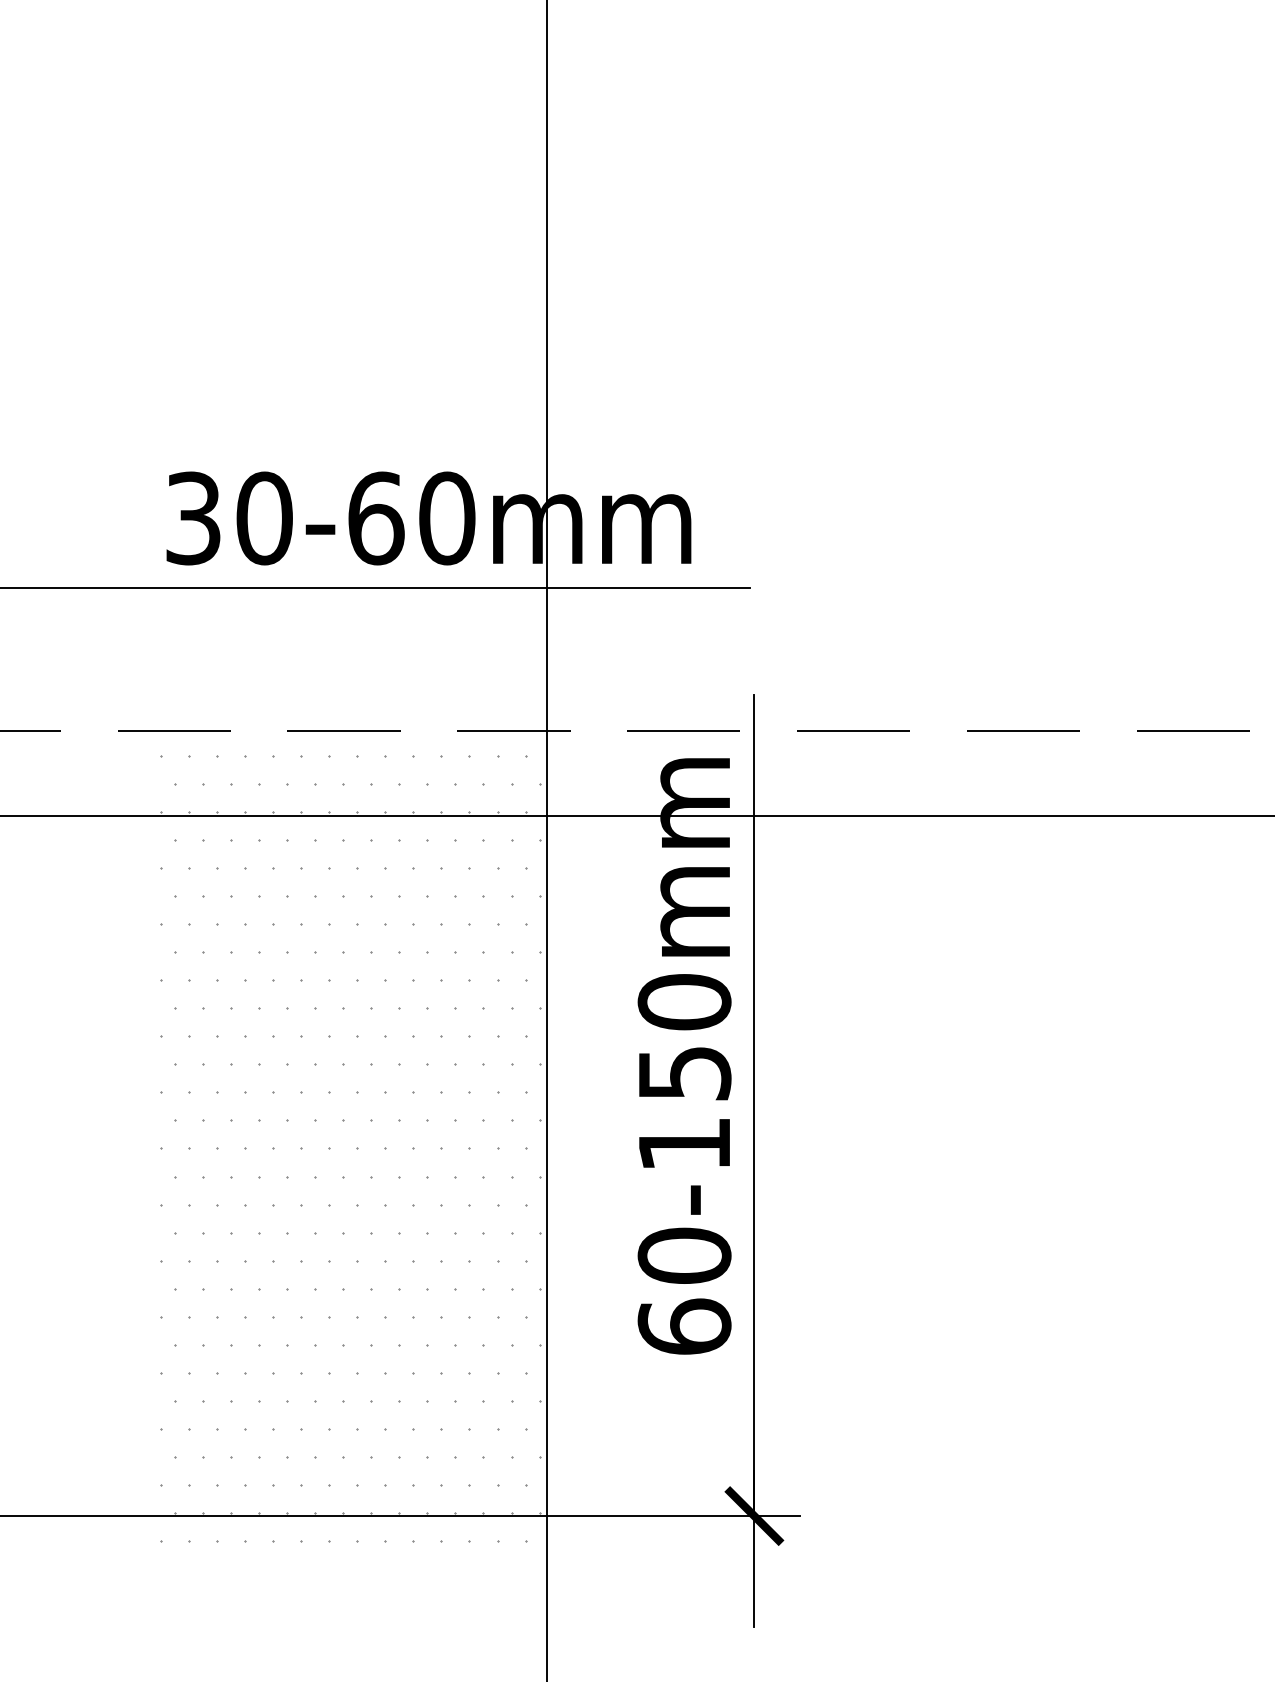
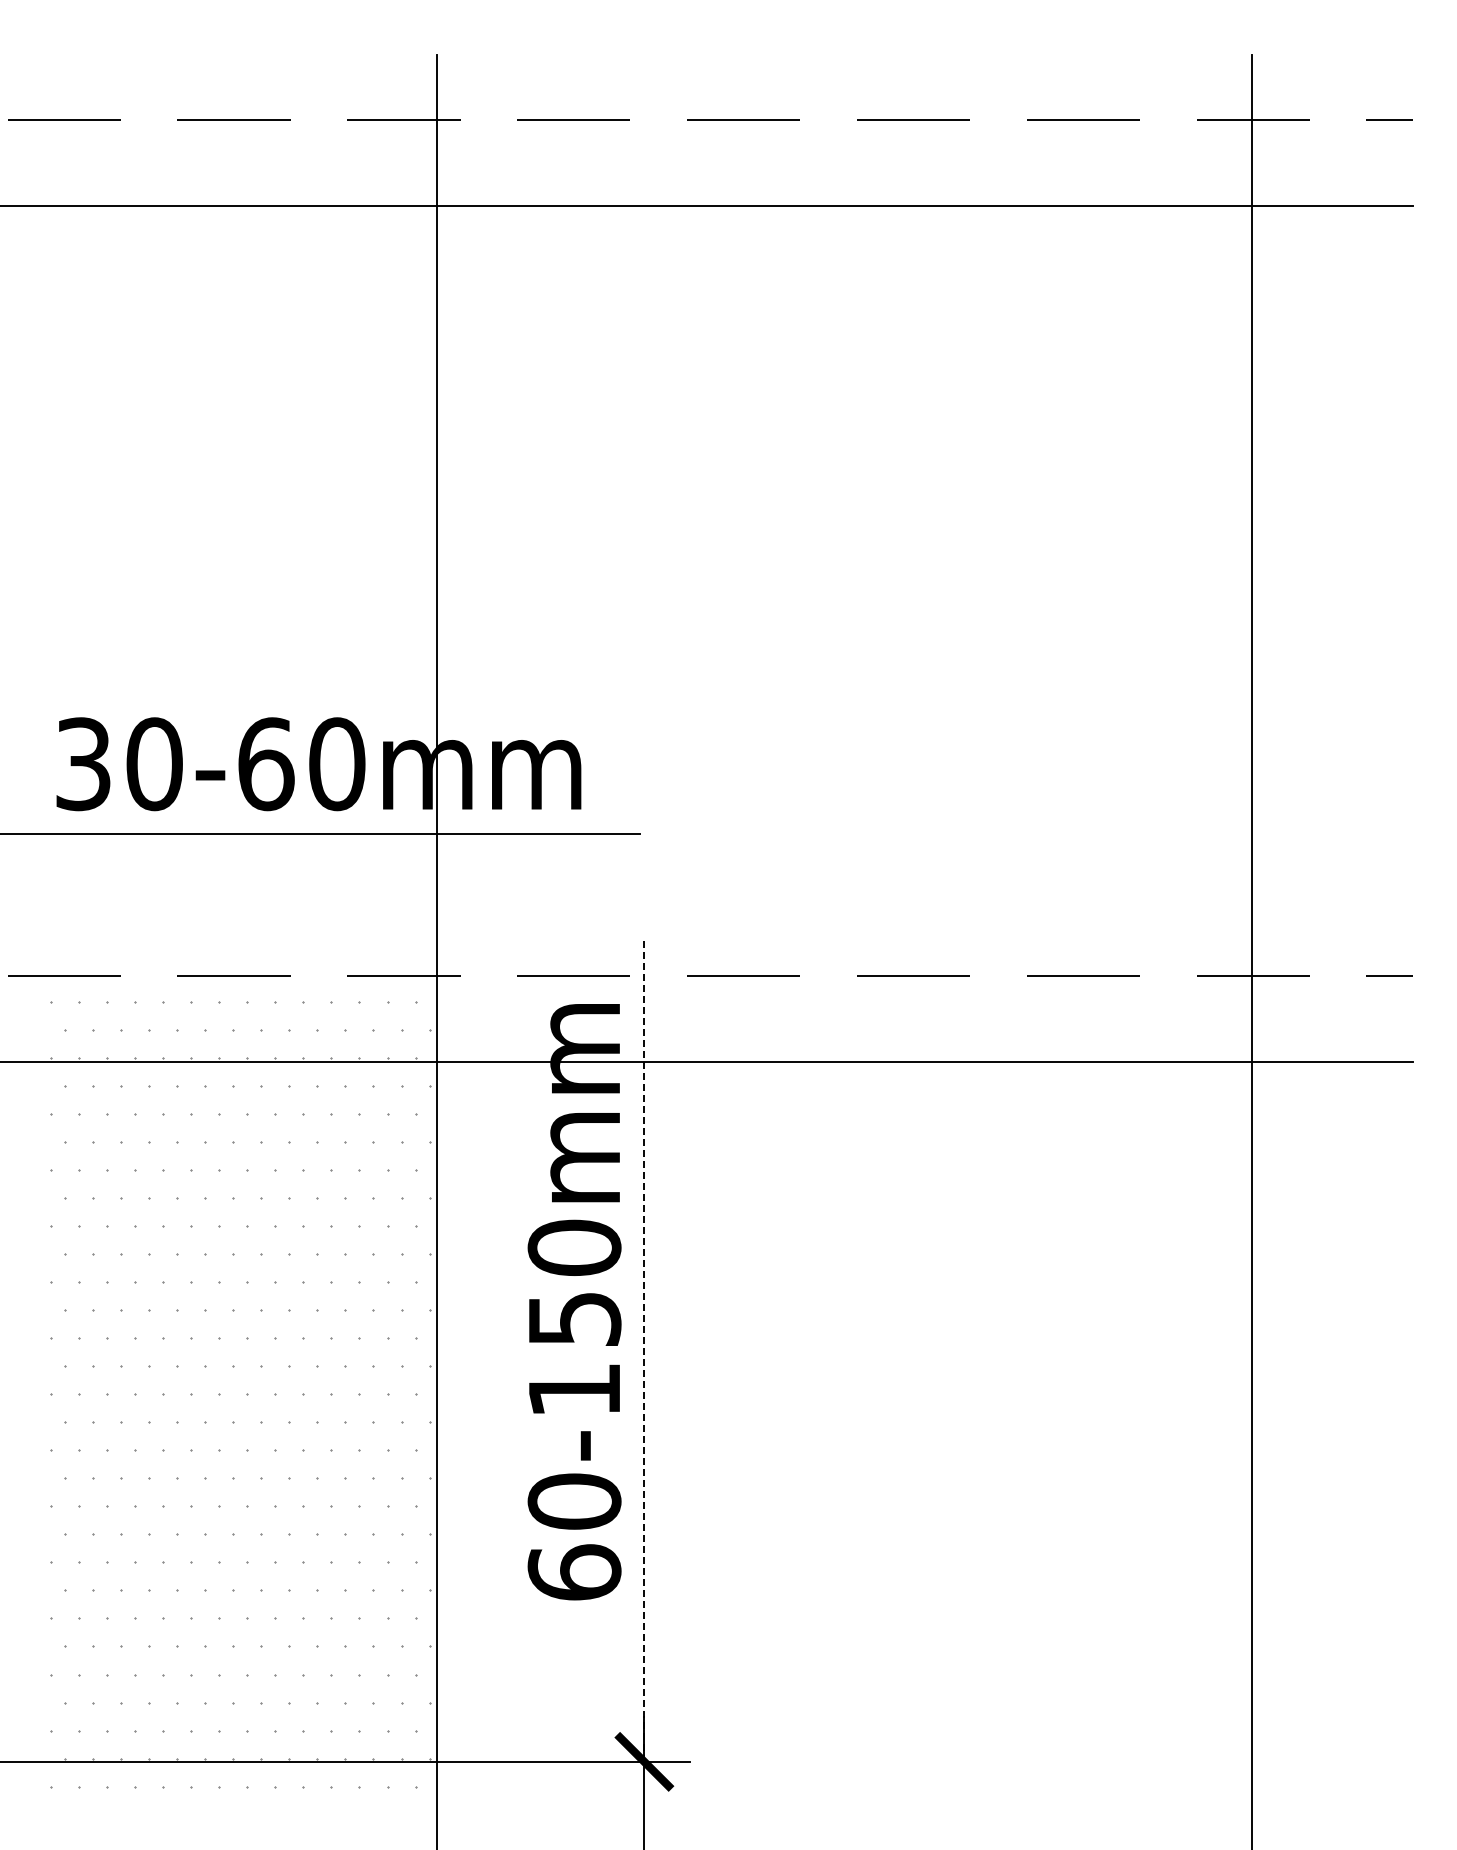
line: (754, 1105) -> (644, 1351), solid -> dashed

